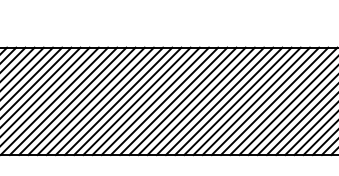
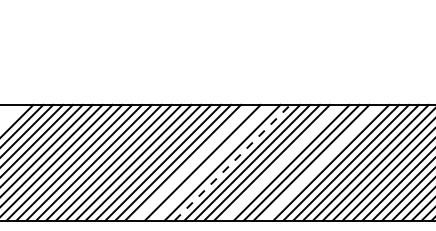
line: (90, 101) -> (192, 162), removed
line: (109, 101) -> (212, 162), removed
line: (127, 101) -> (232, 162), solid -> dashed
line: (173, 101) -> (281, 162), removed
line: (210, 101) -> (321, 162), removed

